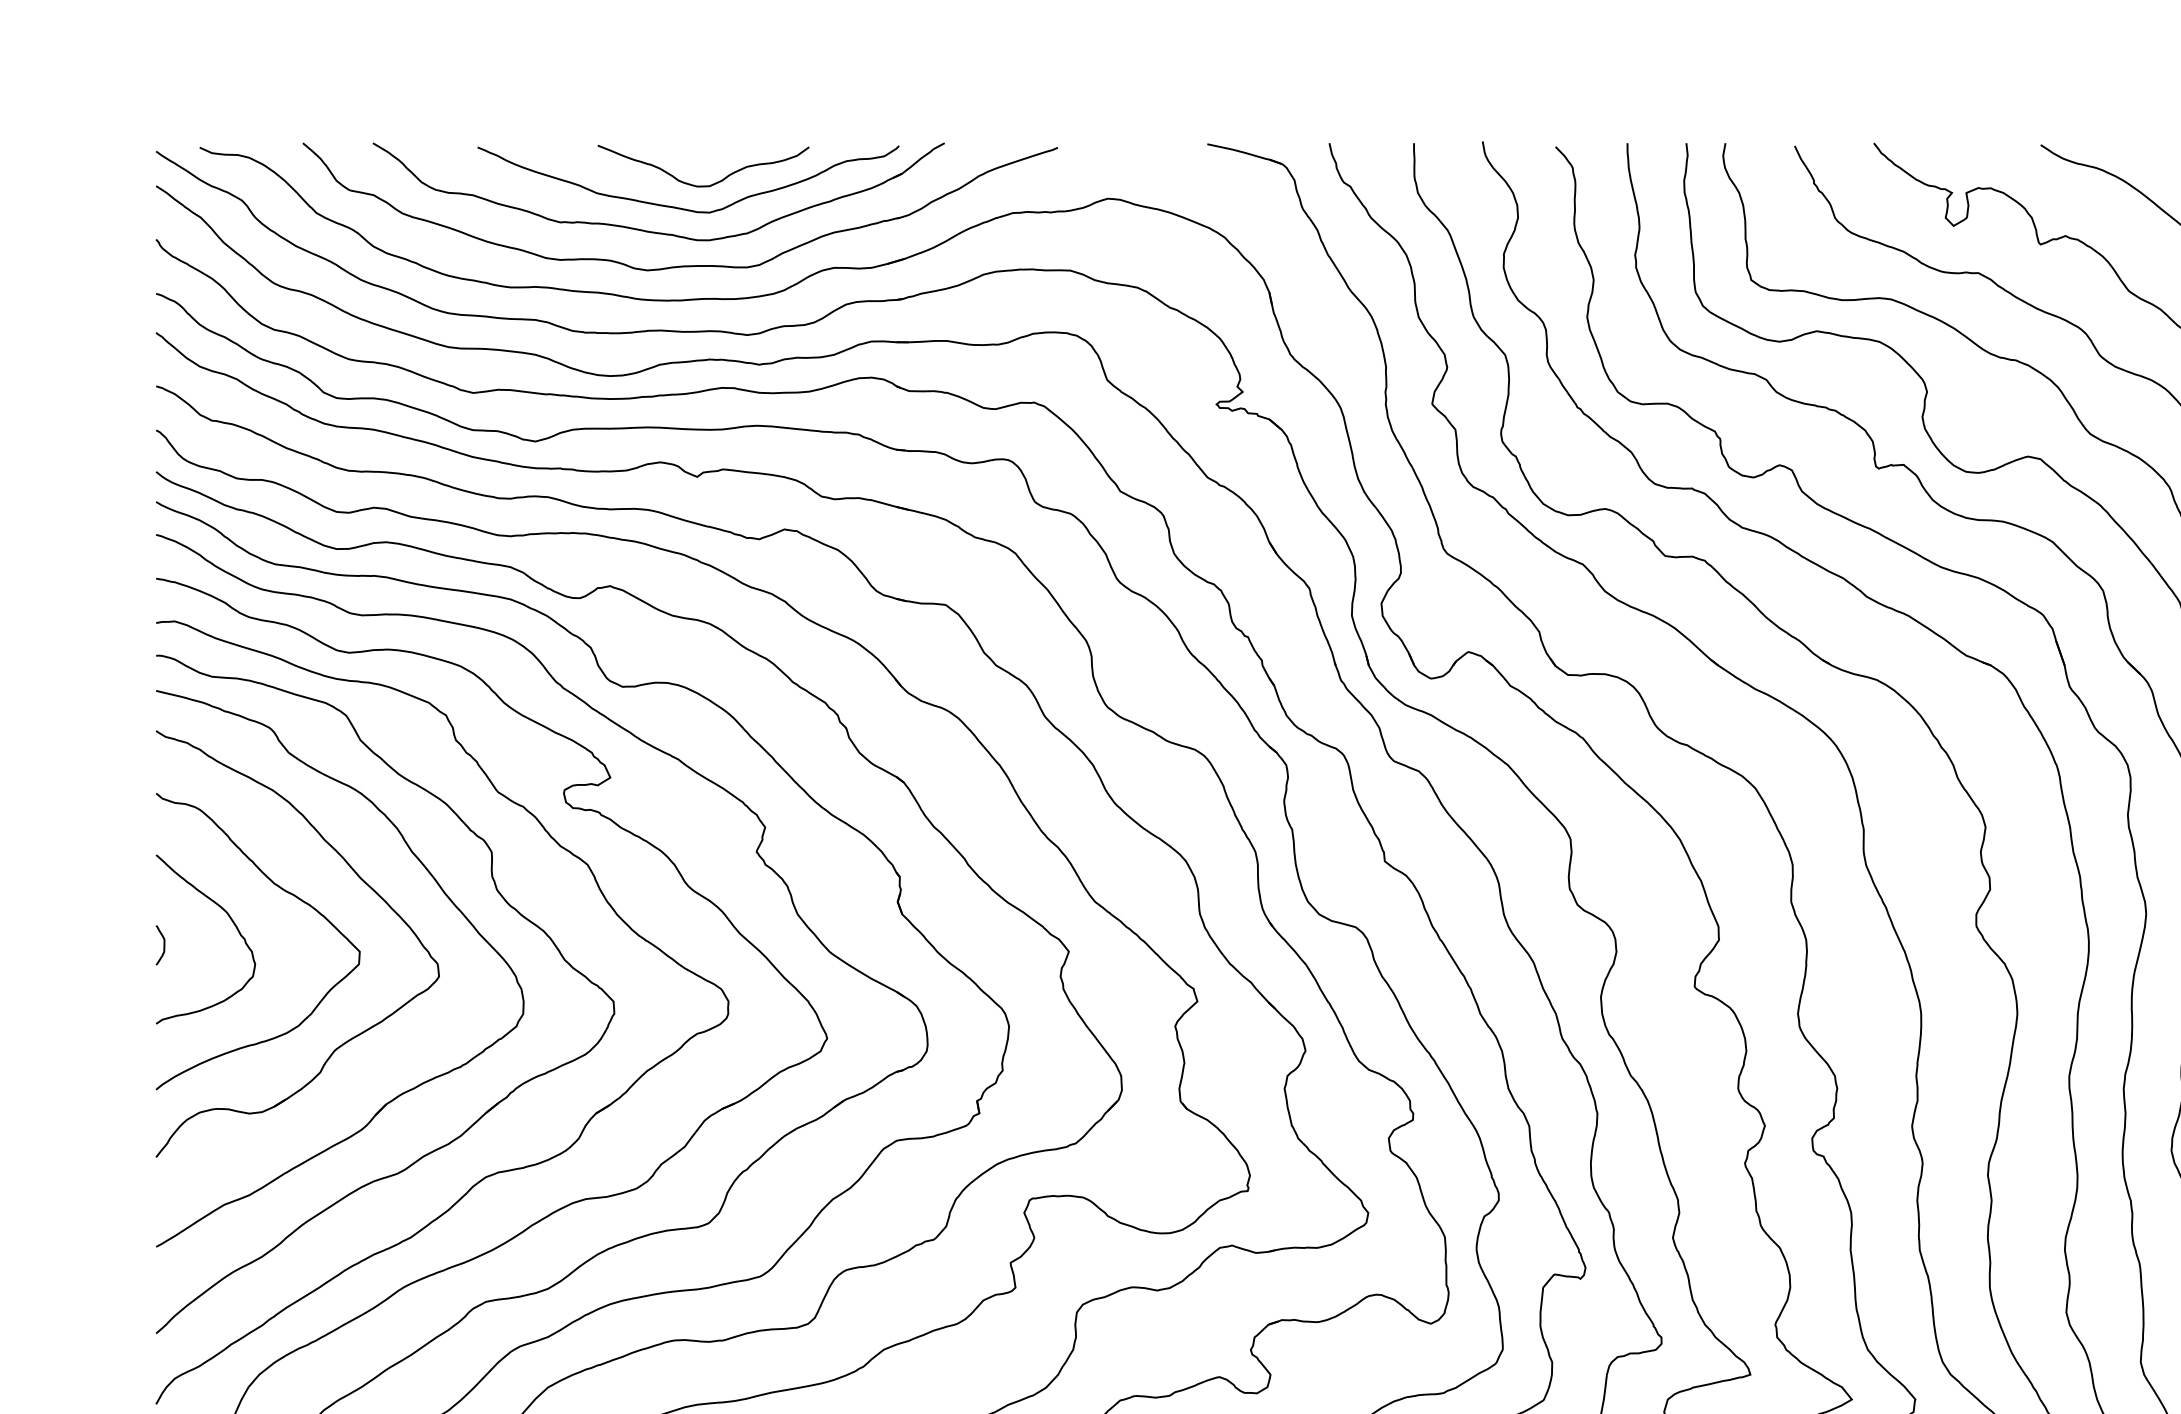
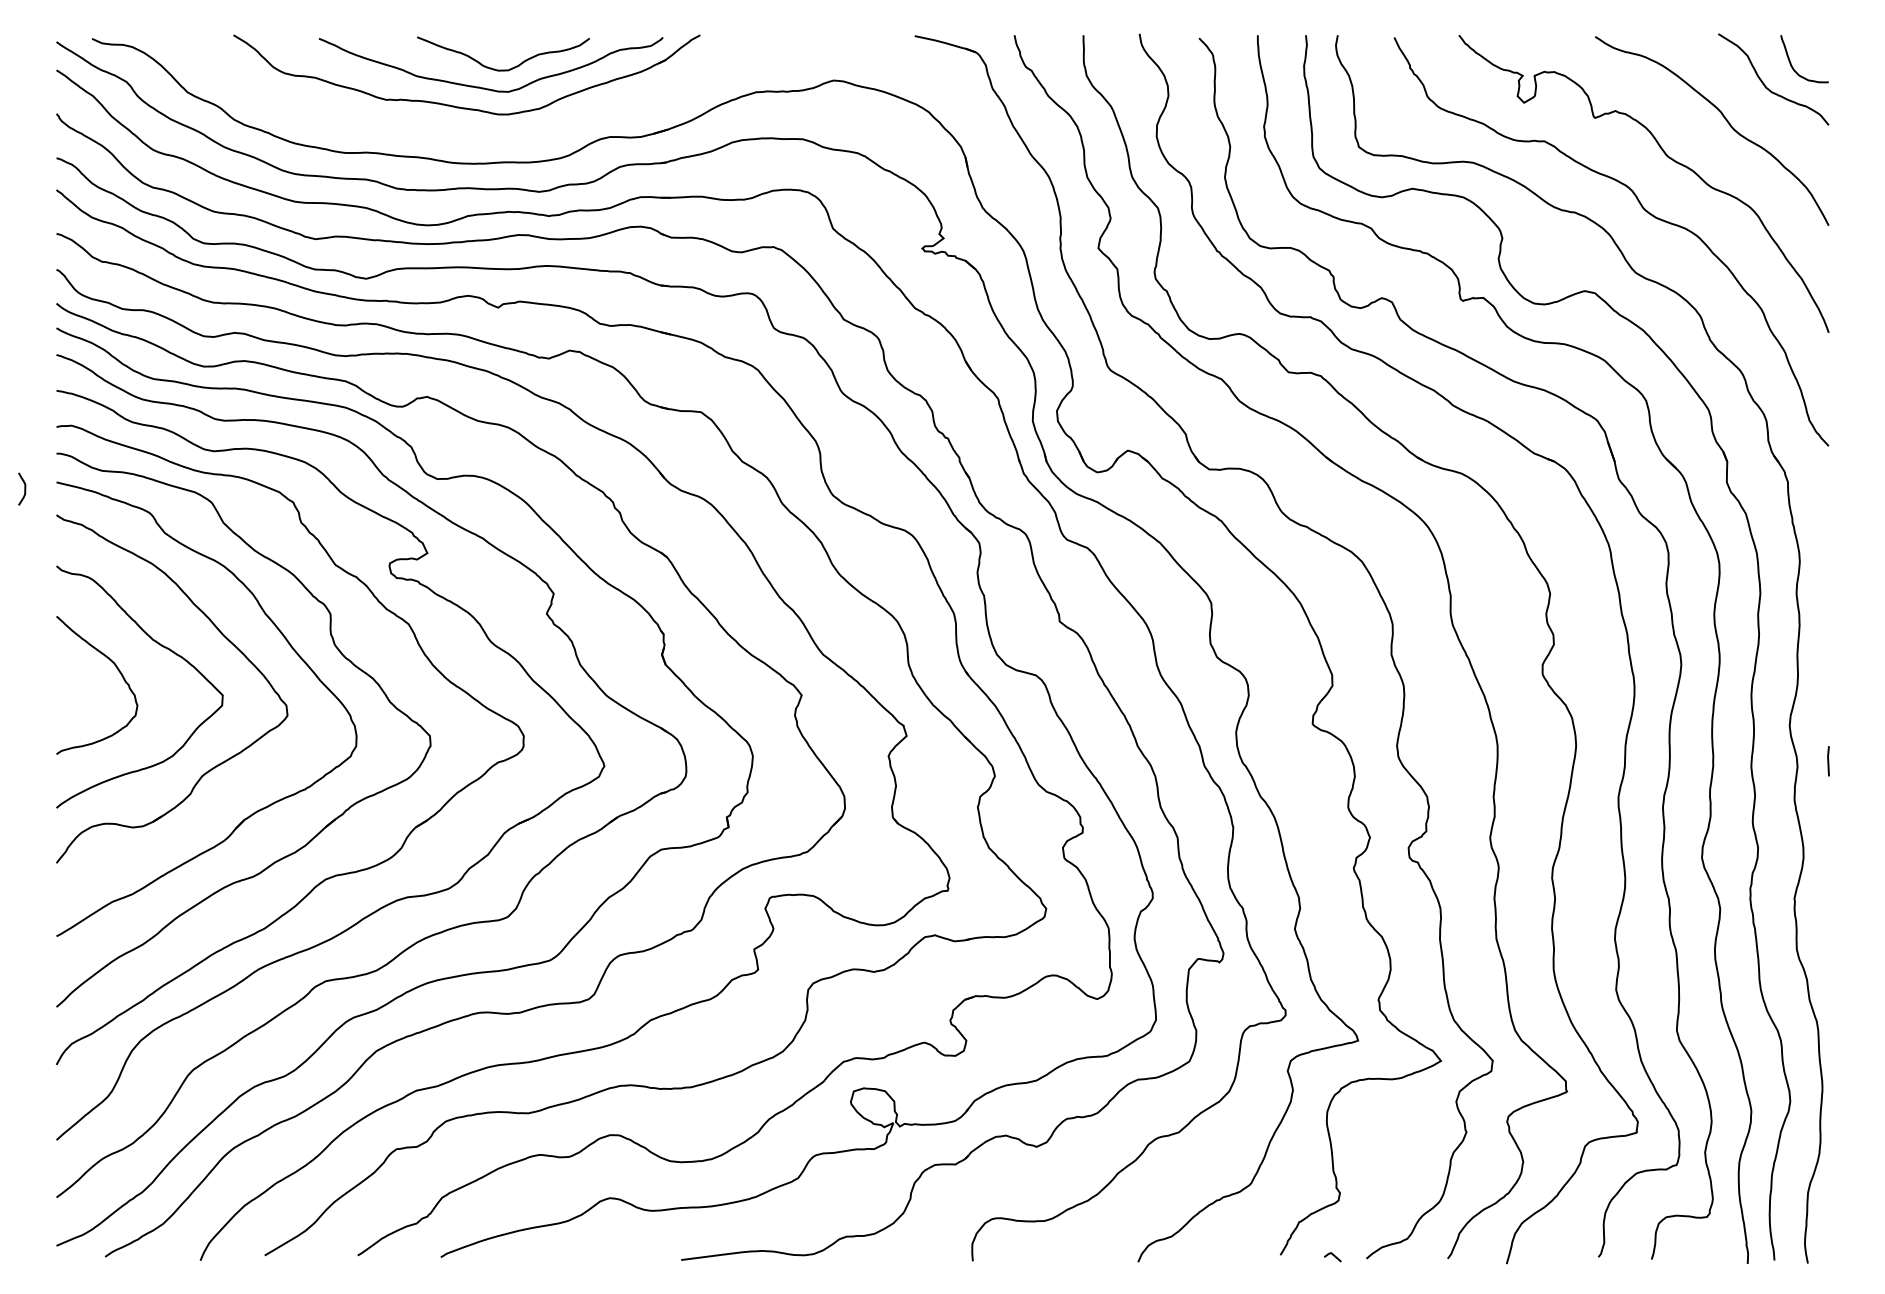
part: (684, 264) -> (487, 134), removed
curve: (163, 944) -> (24, 488), moved

